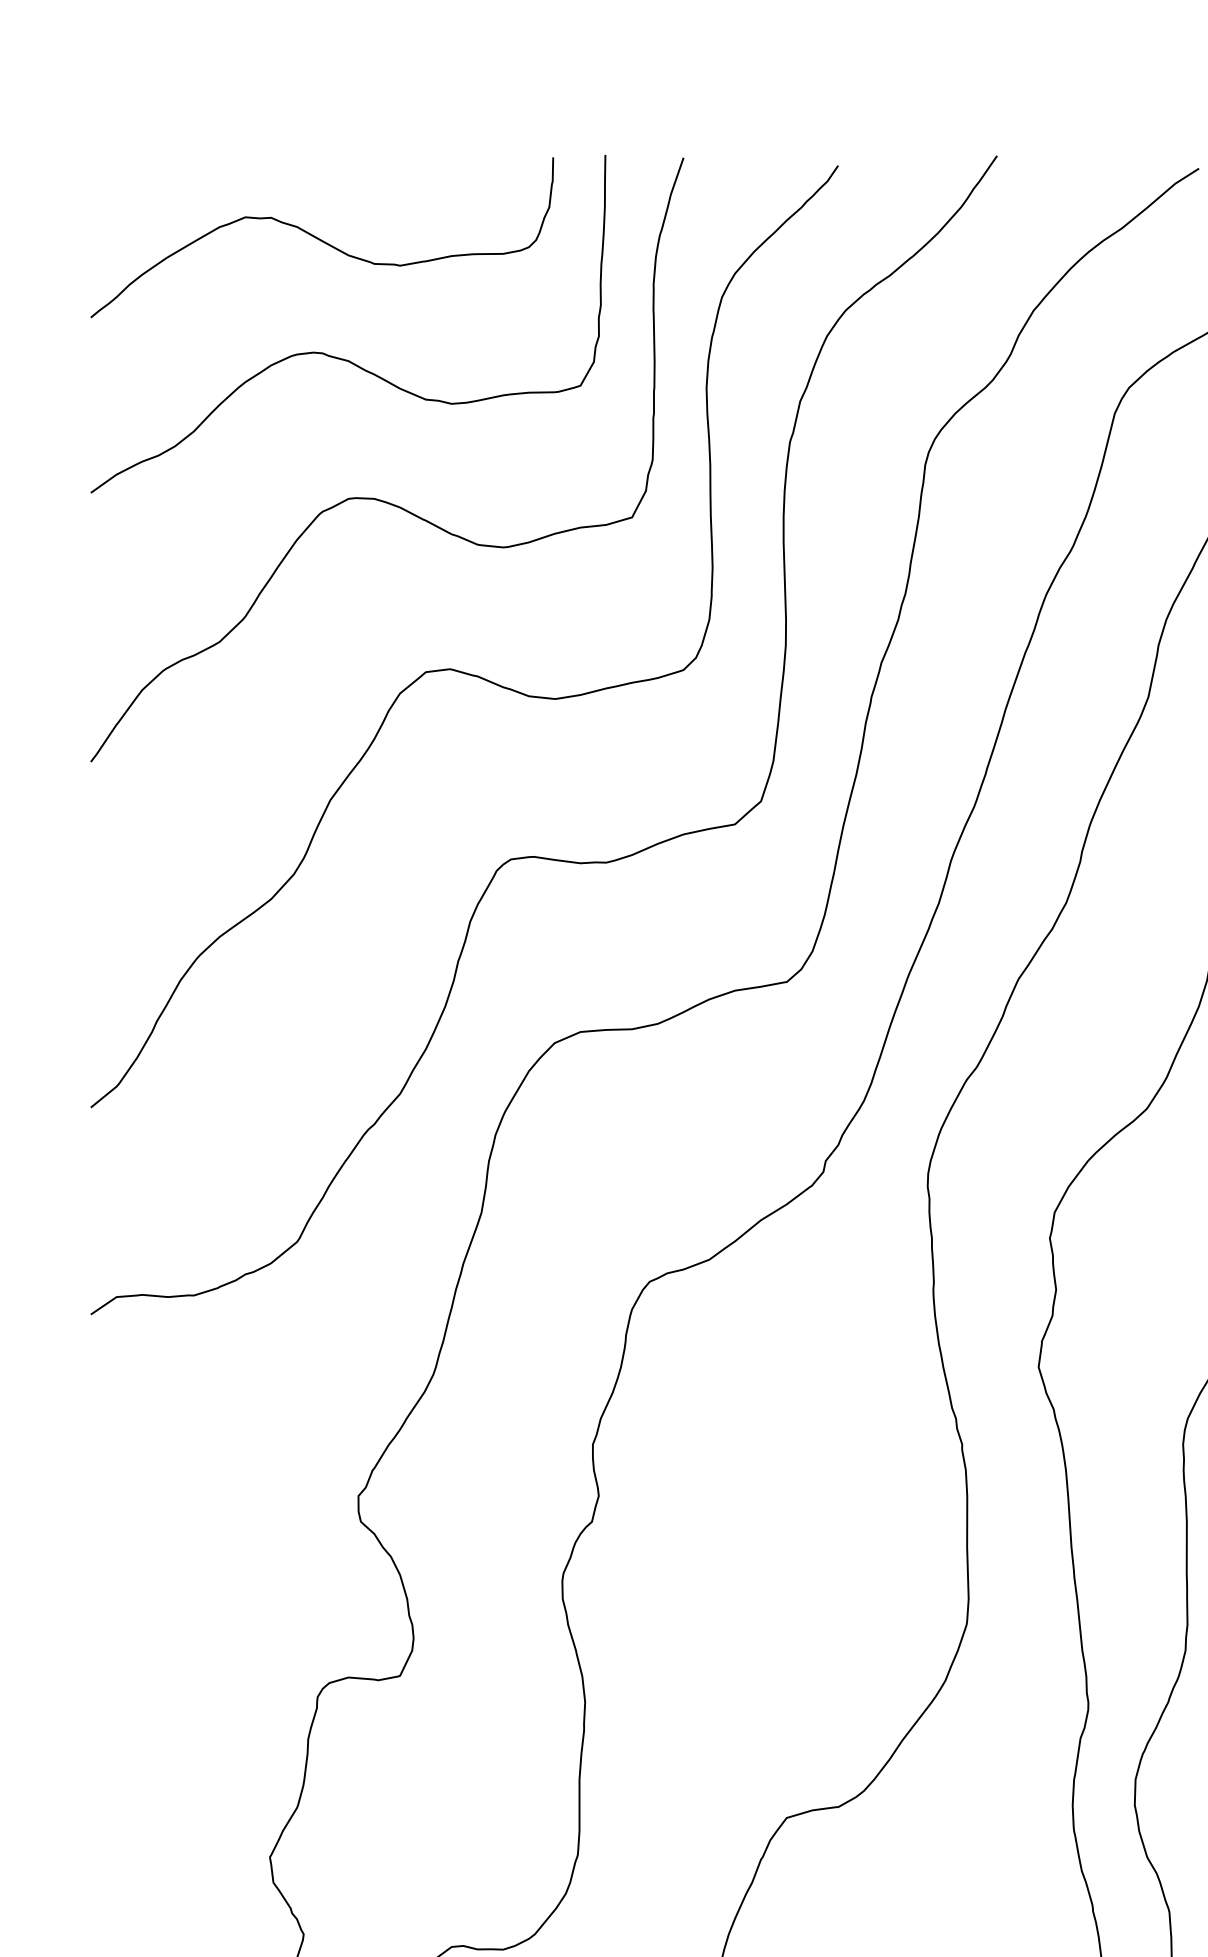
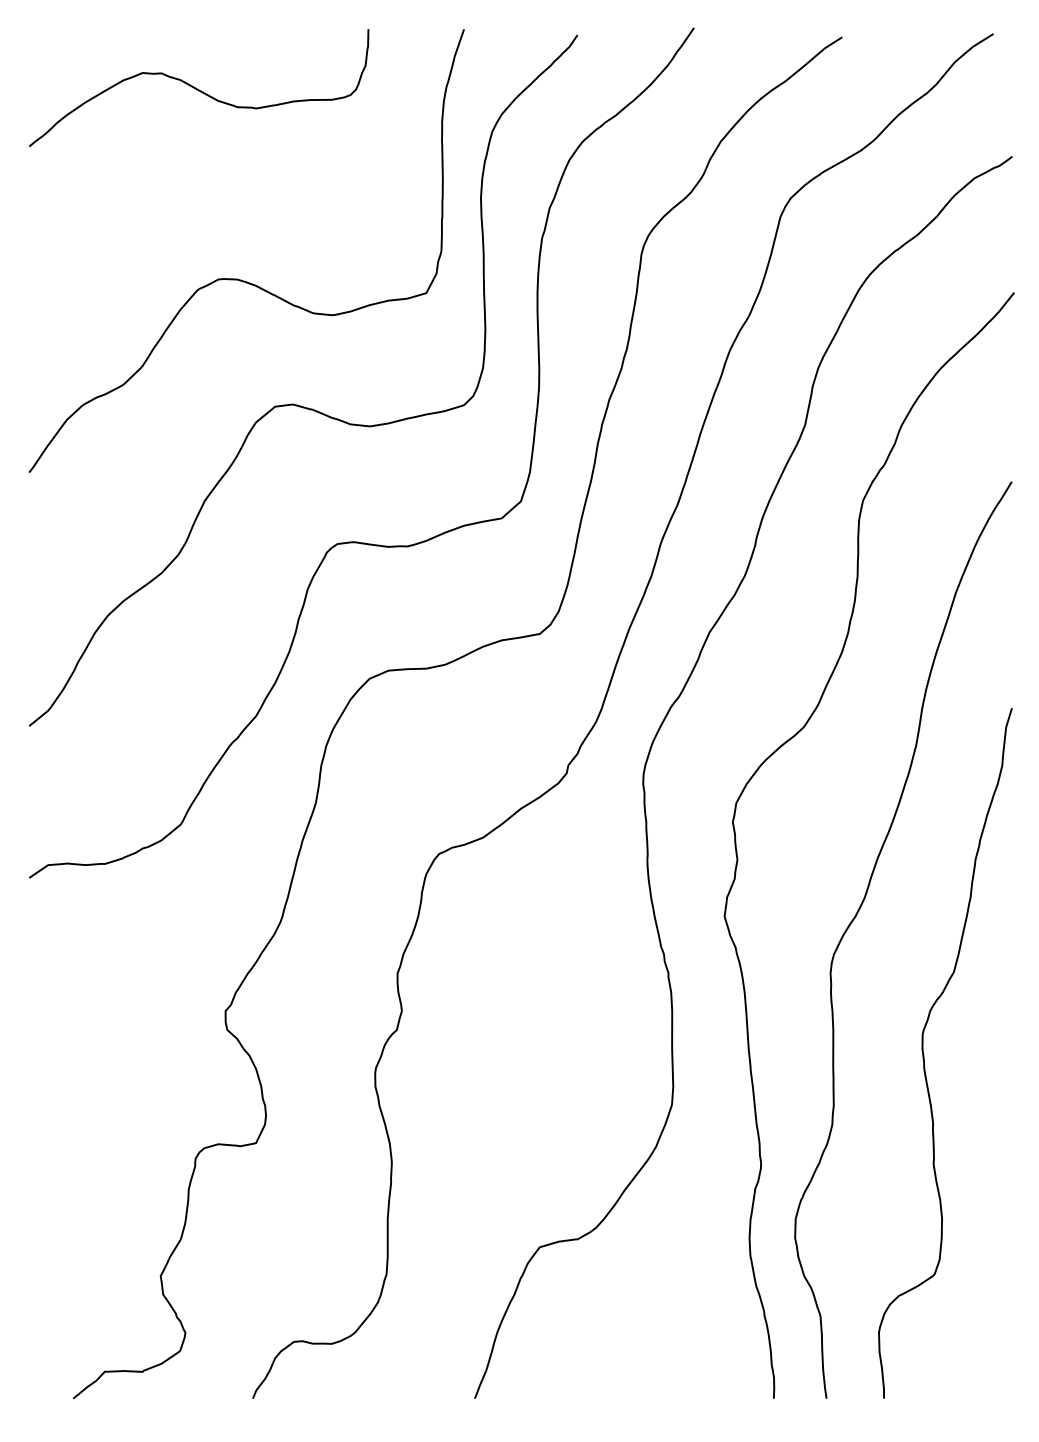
curve: (339, 357) -> (211, 175), removed

